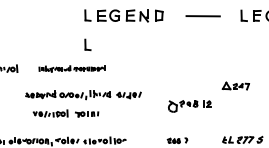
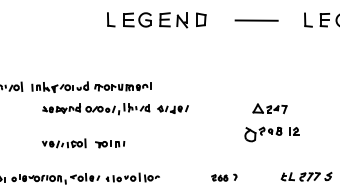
part: (88, 44) -> (111, 56), removed
part: (72, 68) -> (91, 86), size x1.43
part: (235, 85) -> (269, 108), moved
part: (83, 95) -> (115, 109), moved
part: (189, 106) -> (271, 134), moved

